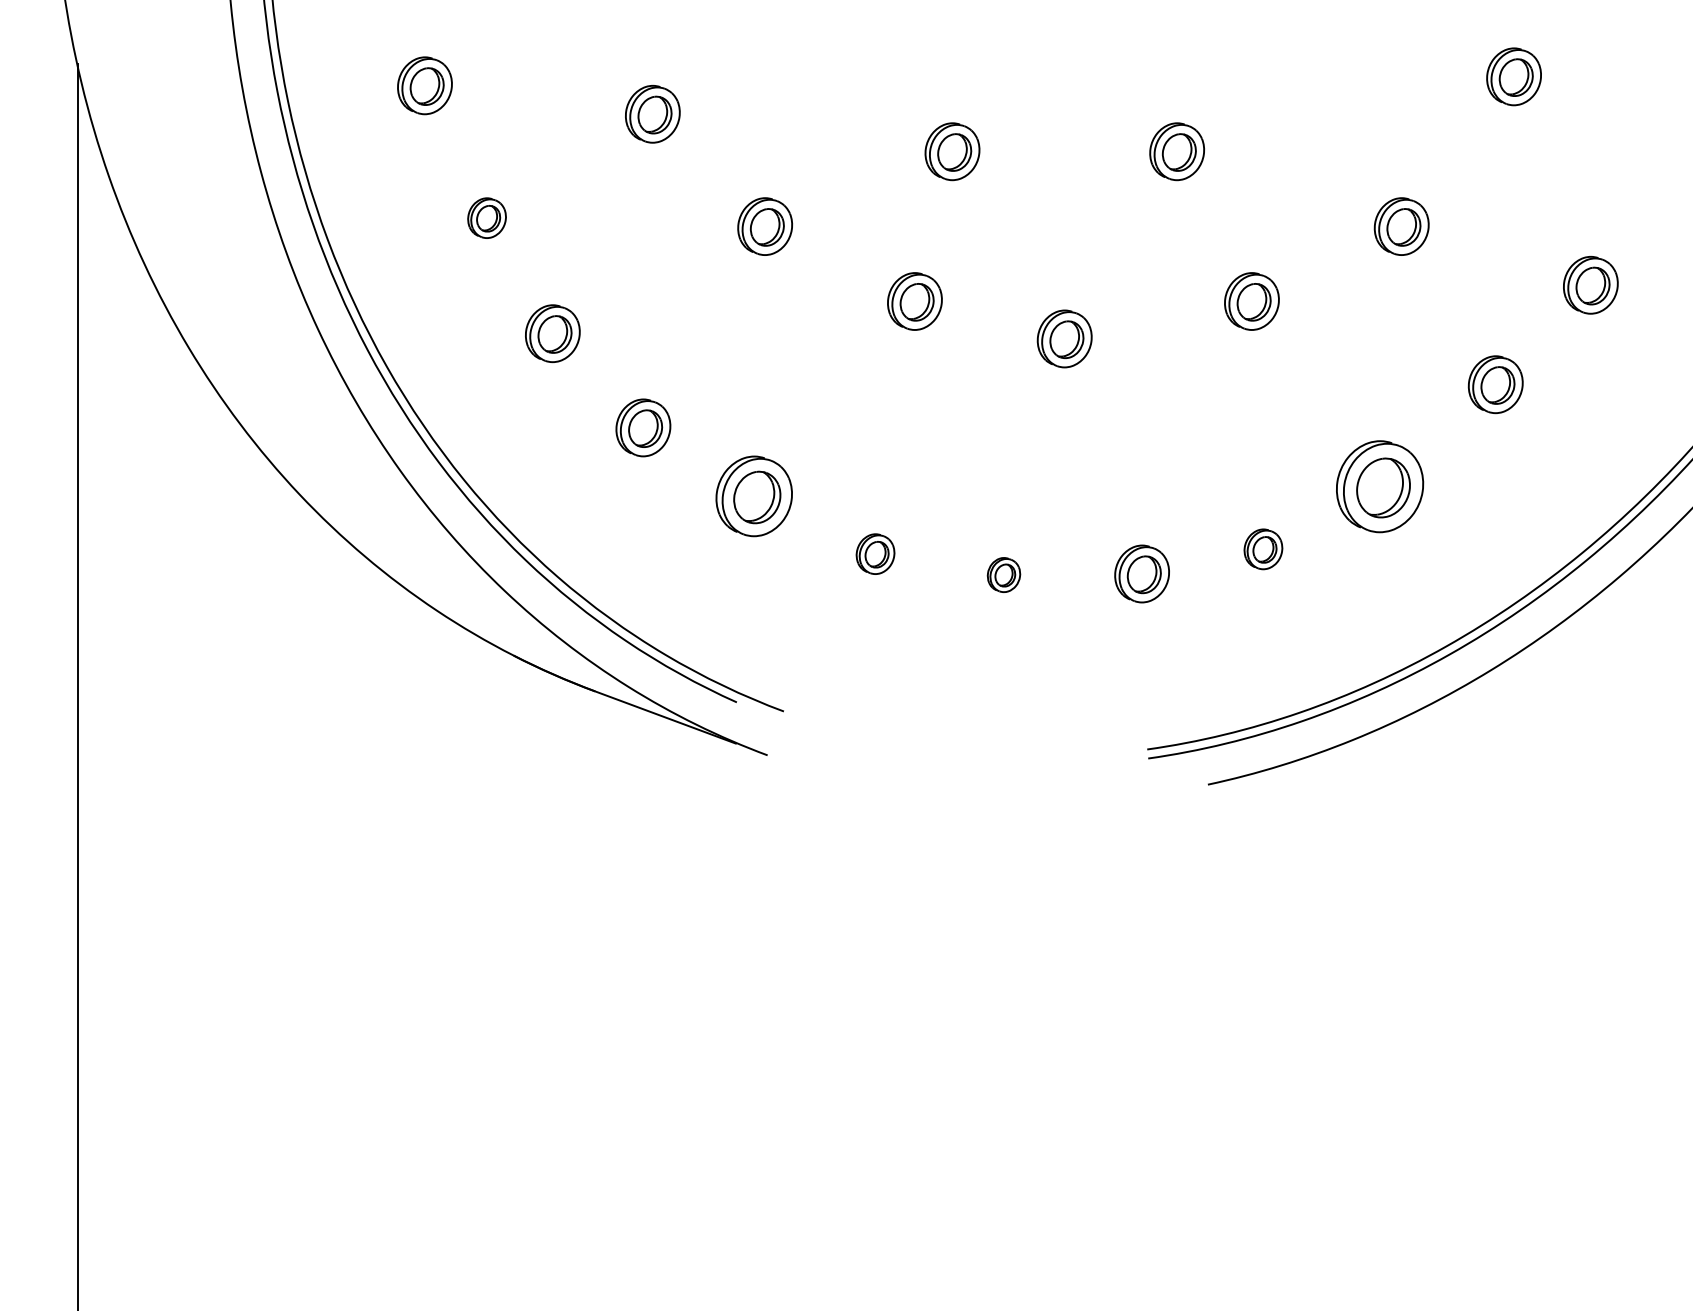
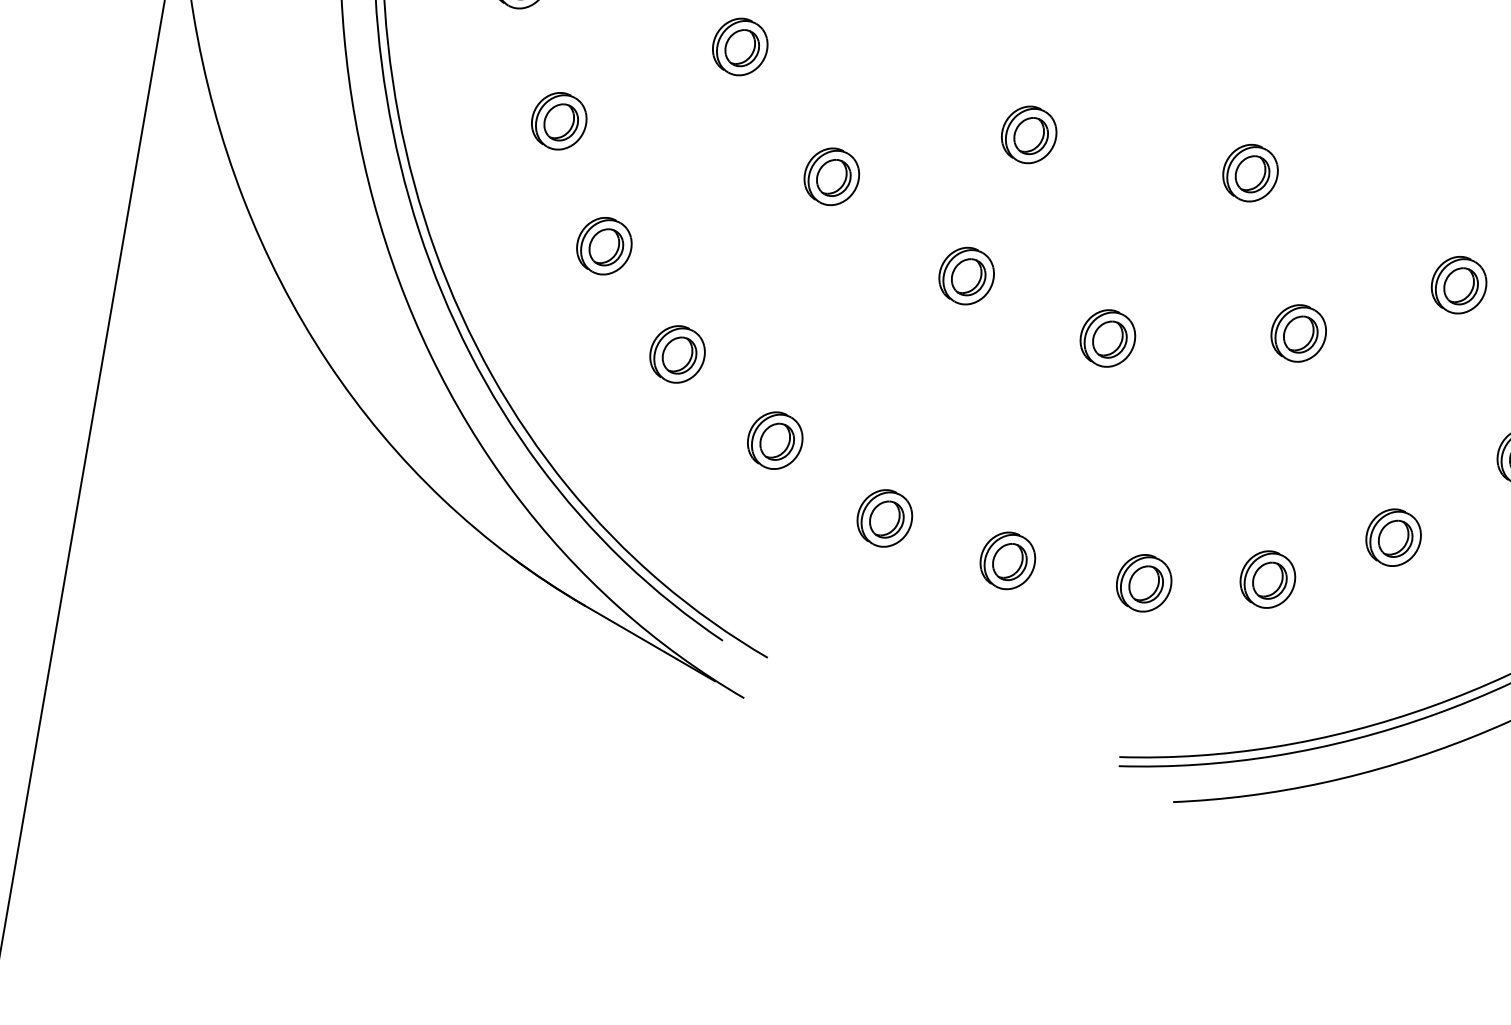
part: (486, 217) -> (558, 120), size x1.43
part: (1380, 486) -> (1393, 537), size x0.62
part: (754, 495) -> (775, 439), size x0.71
part: (1263, 549) -> (1267, 579), size x1.43
part: (875, 553) -> (884, 517), size x1.43
part: (1003, 574) -> (1007, 560), size x1.67

